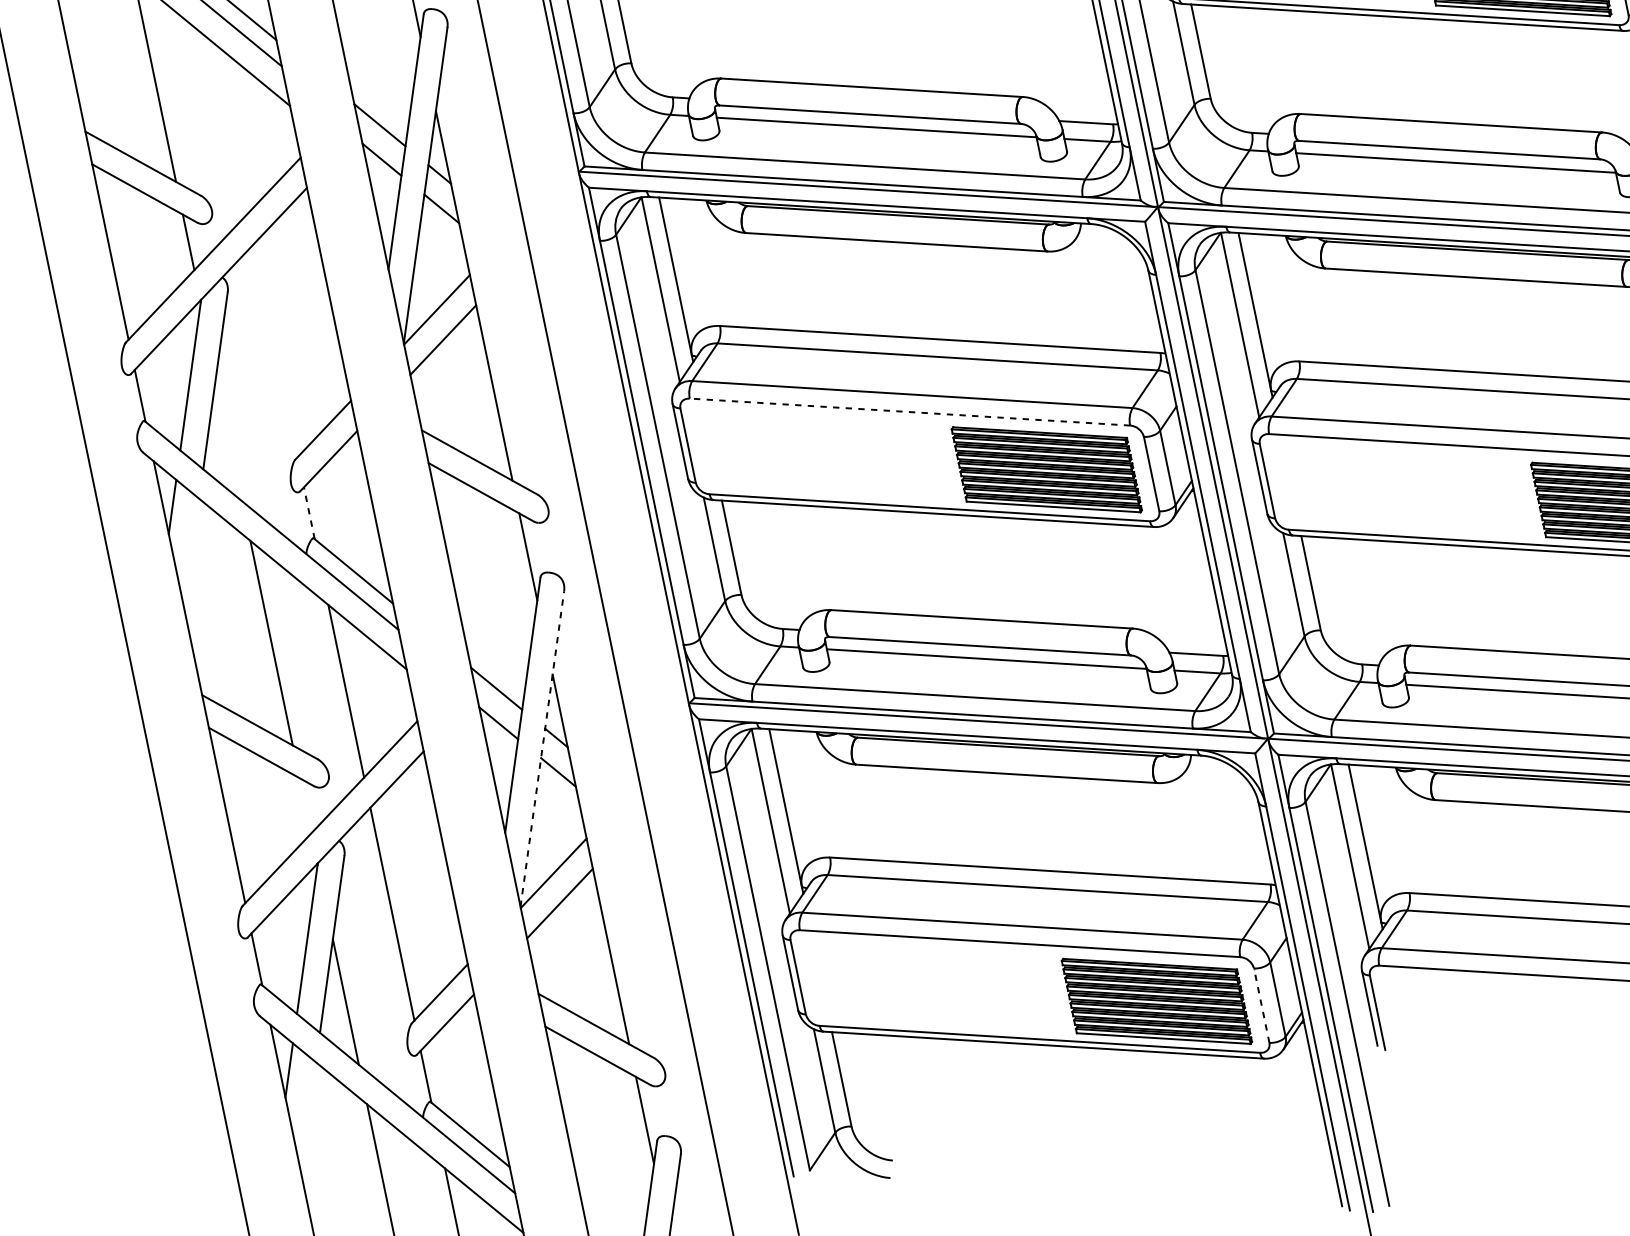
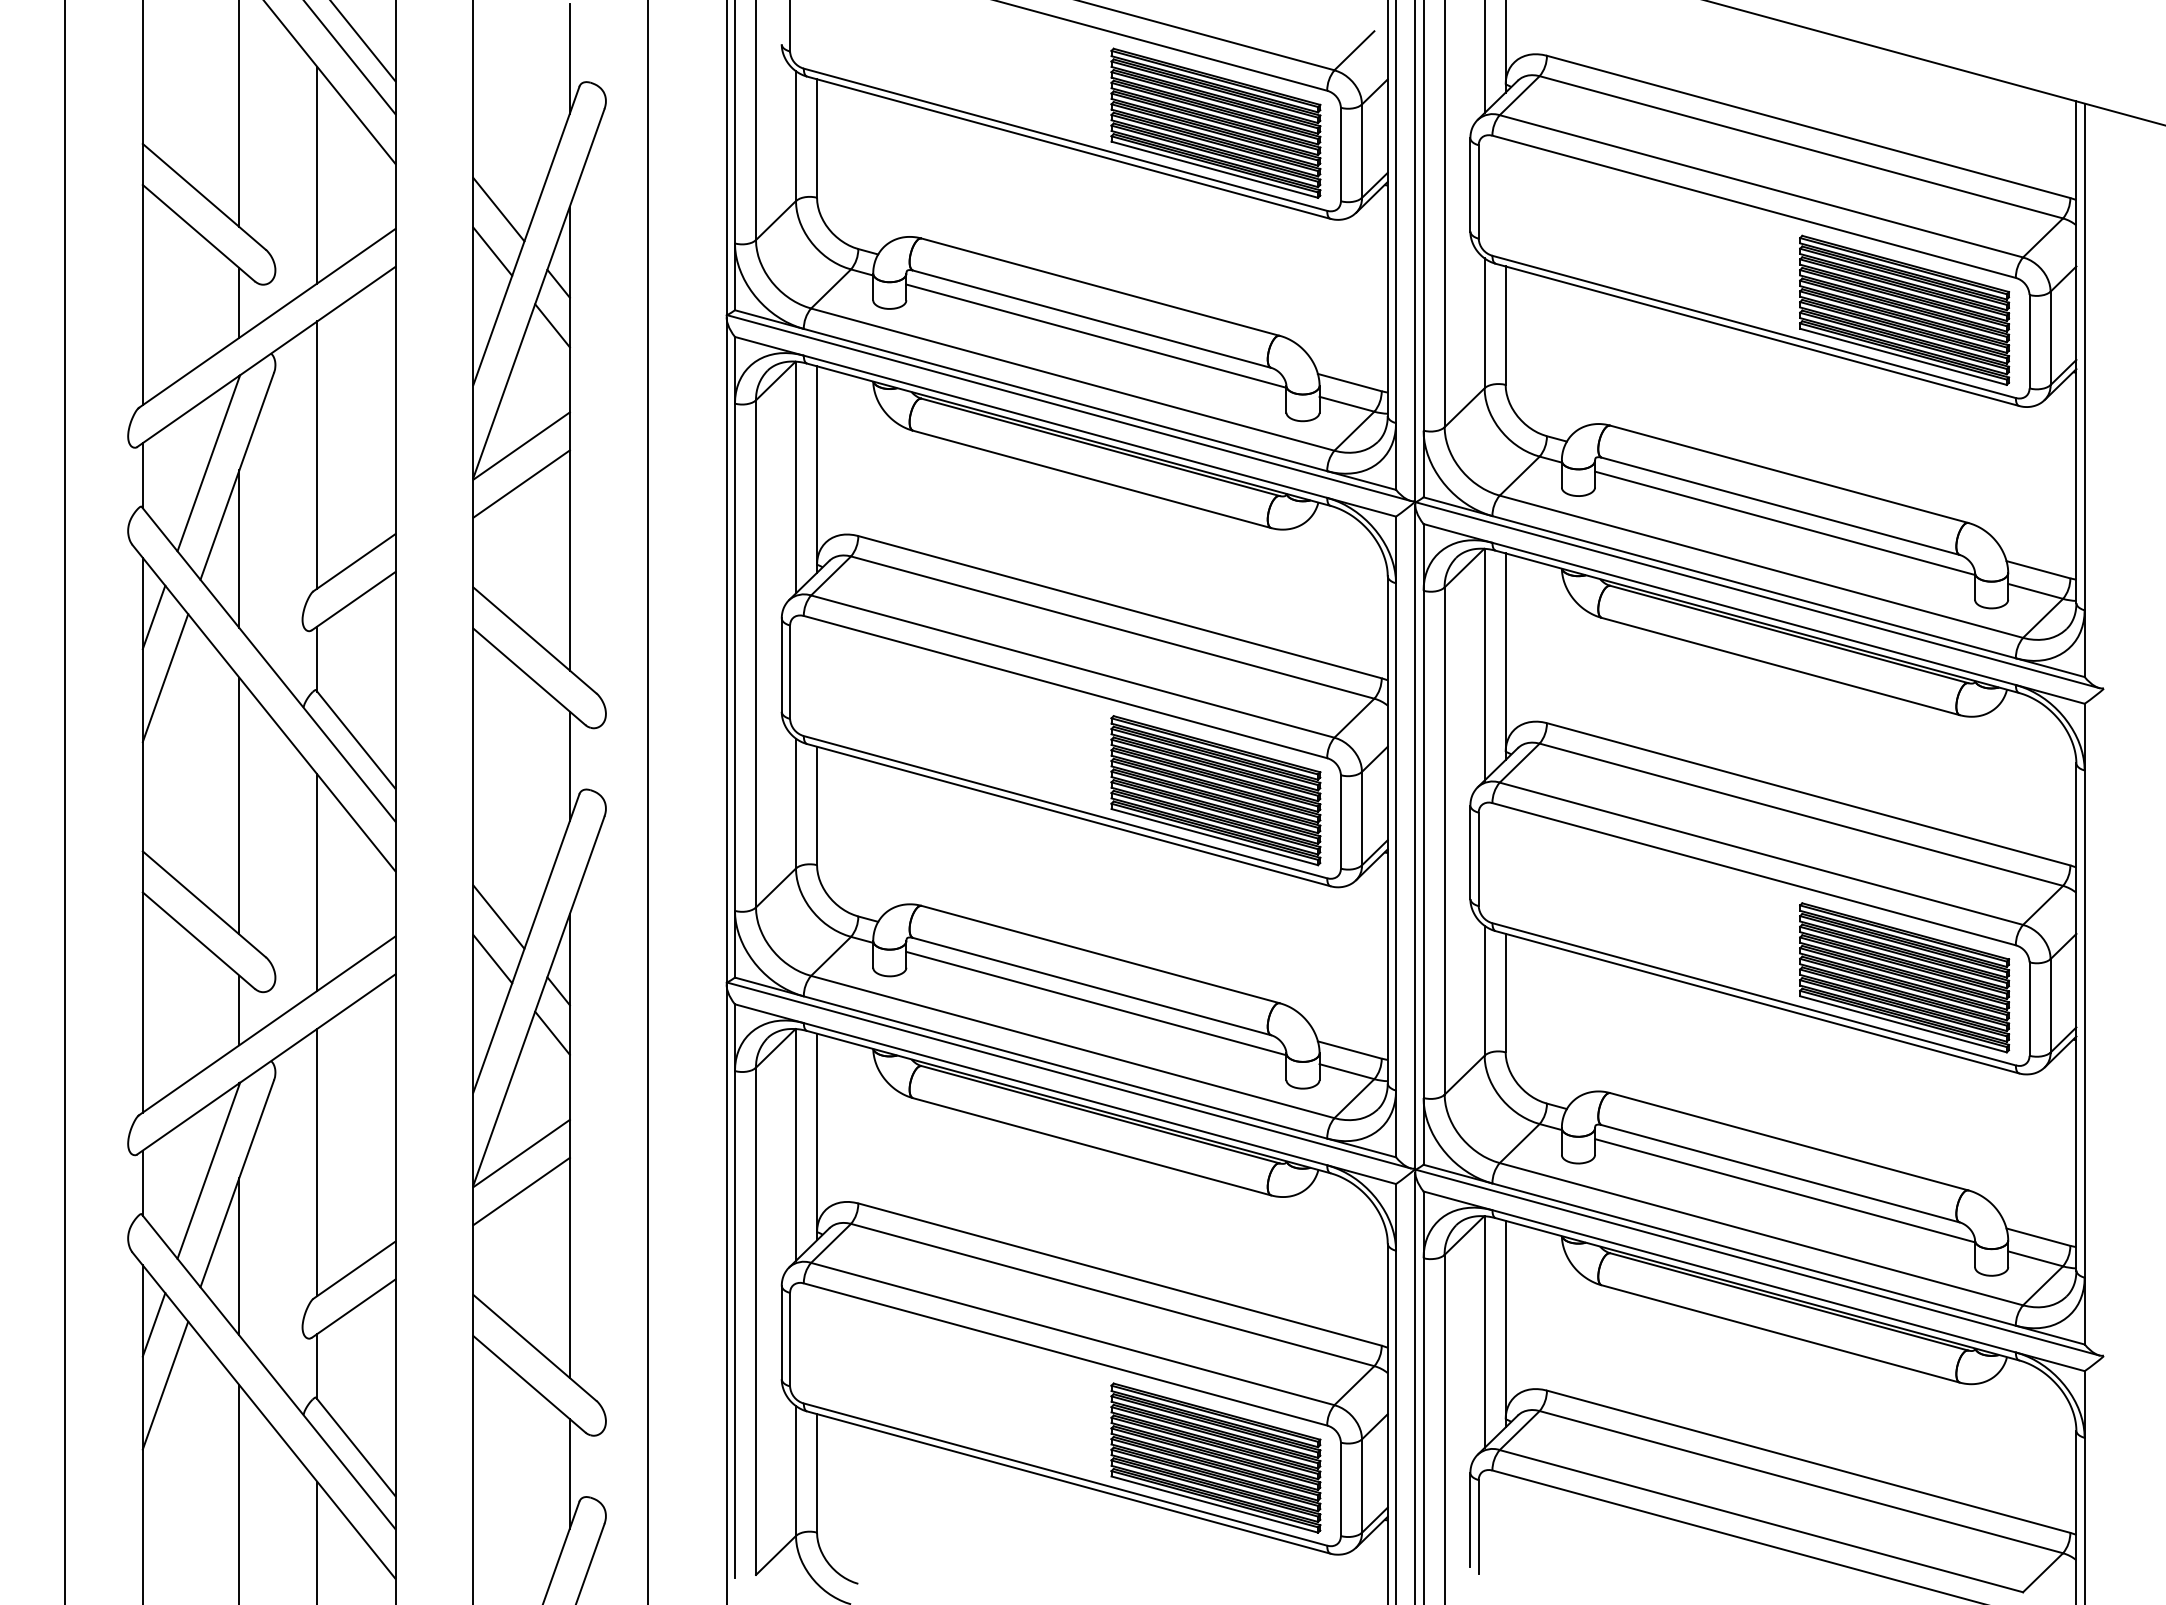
line: (229, 127) -> (317, 174), added
line: (275, 350) -> (317, 454), added
line: (909, 411) -> (1065, 686), dashed -> solid
line: (229, 438) -> (239, 549), added
line: (309, 513) -> (317, 659), dashed -> solid
line: (191, 553) -> (165, 678), added
line: (542, 749) -> (538, 1001), dashed -> solid
line: (305, 805) -> (239, 1010), added
line: (1262, 1005) -> (1341, 1489), dashed -> solid
line: (308, 1116) -> (165, 1385), added

